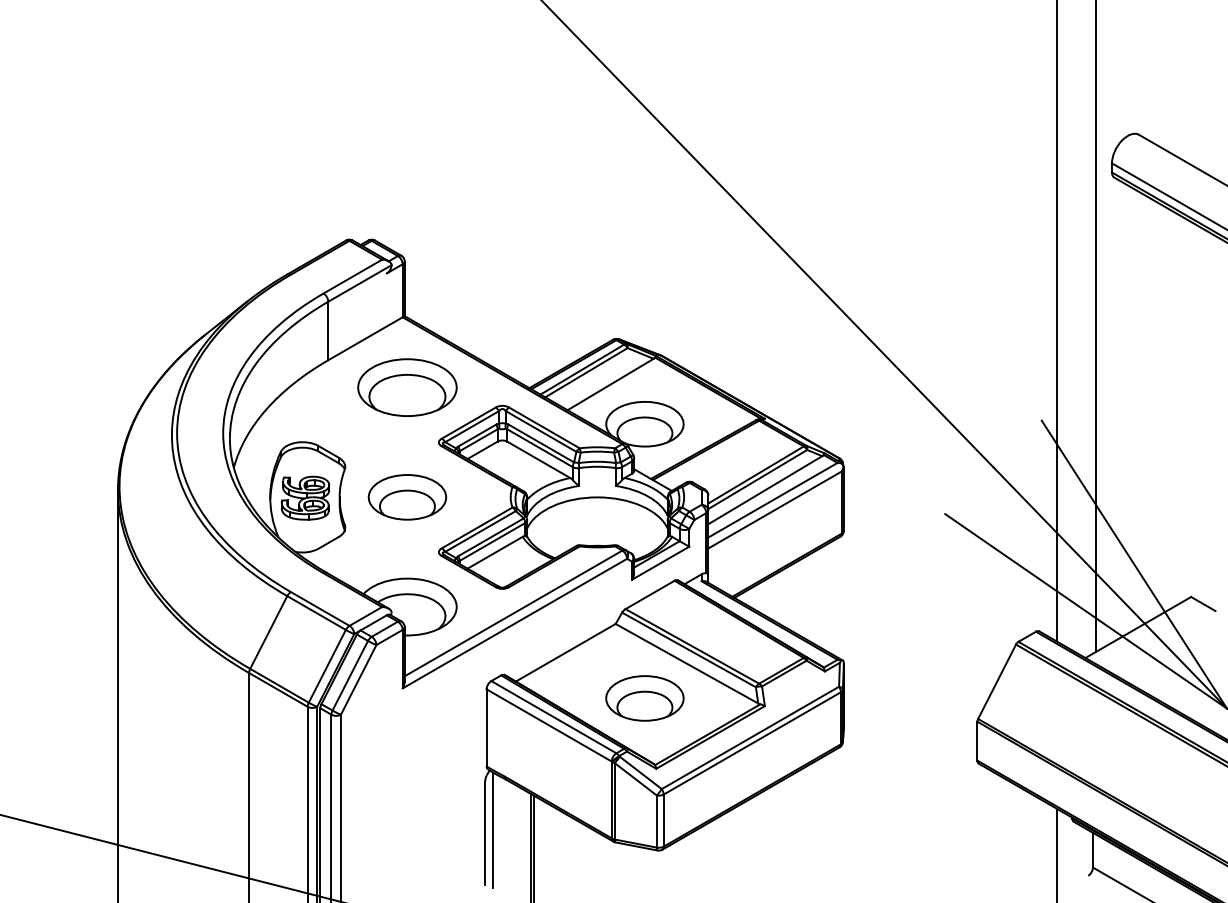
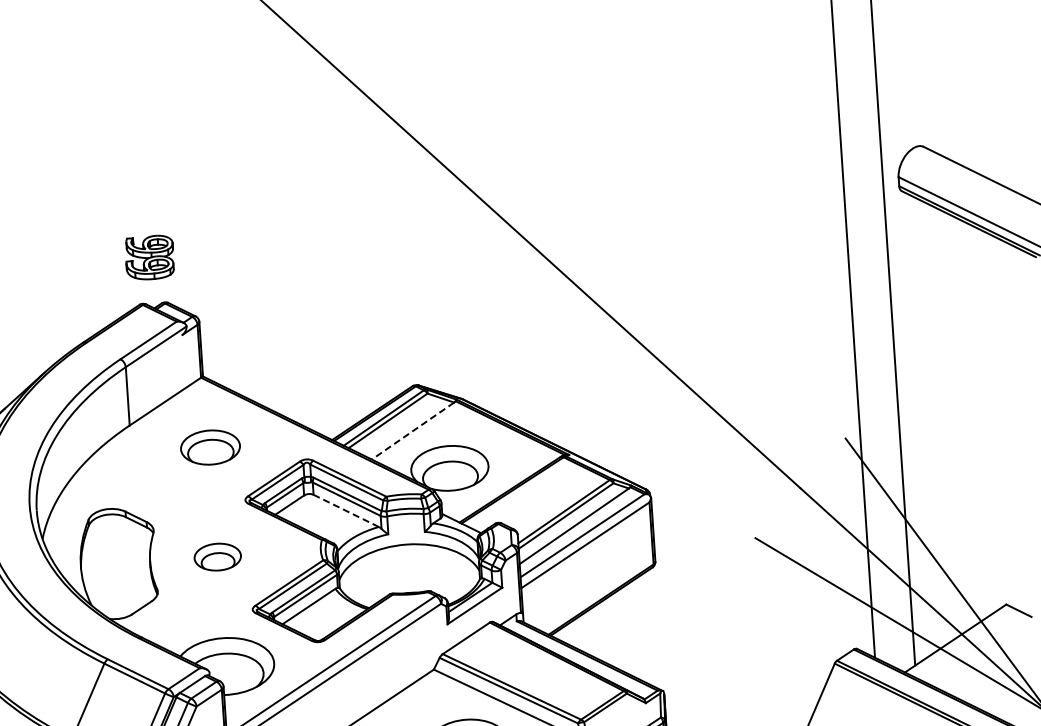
line: (610, 384) -> (412, 431), solid -> dashed
part: (407, 387) -> (210, 447), size x0.6
line: (538, 459) -> (346, 510), solid -> dashed
part: (305, 497) -> (149, 257), moved
part: (407, 497) -> (217, 557), size x0.6

